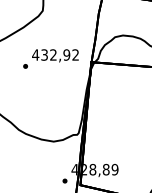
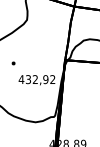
text: (55, 55) -> (37, 79), moved

